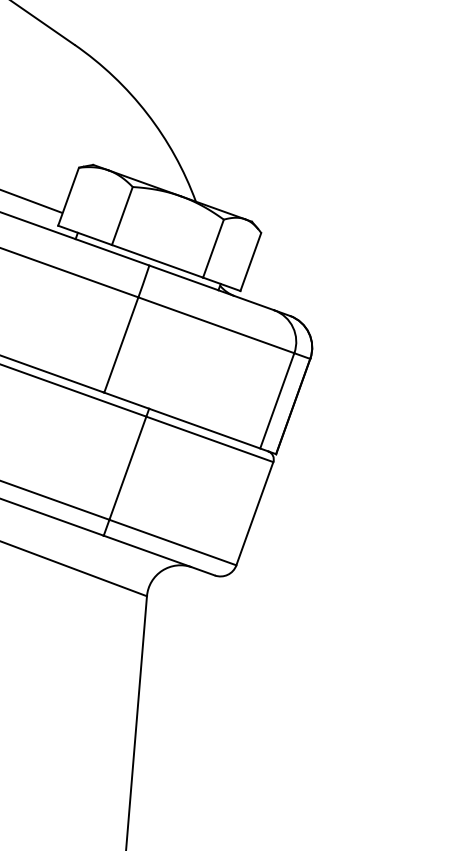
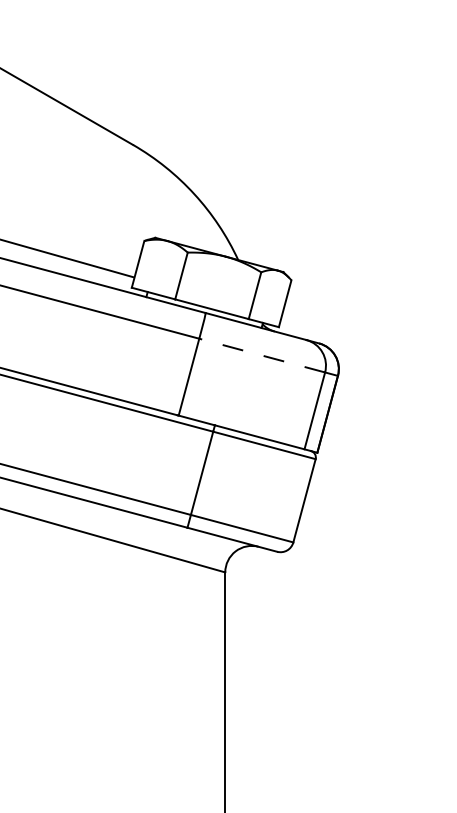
line: (215, 325) -> (261, 355), solid -> dashed

